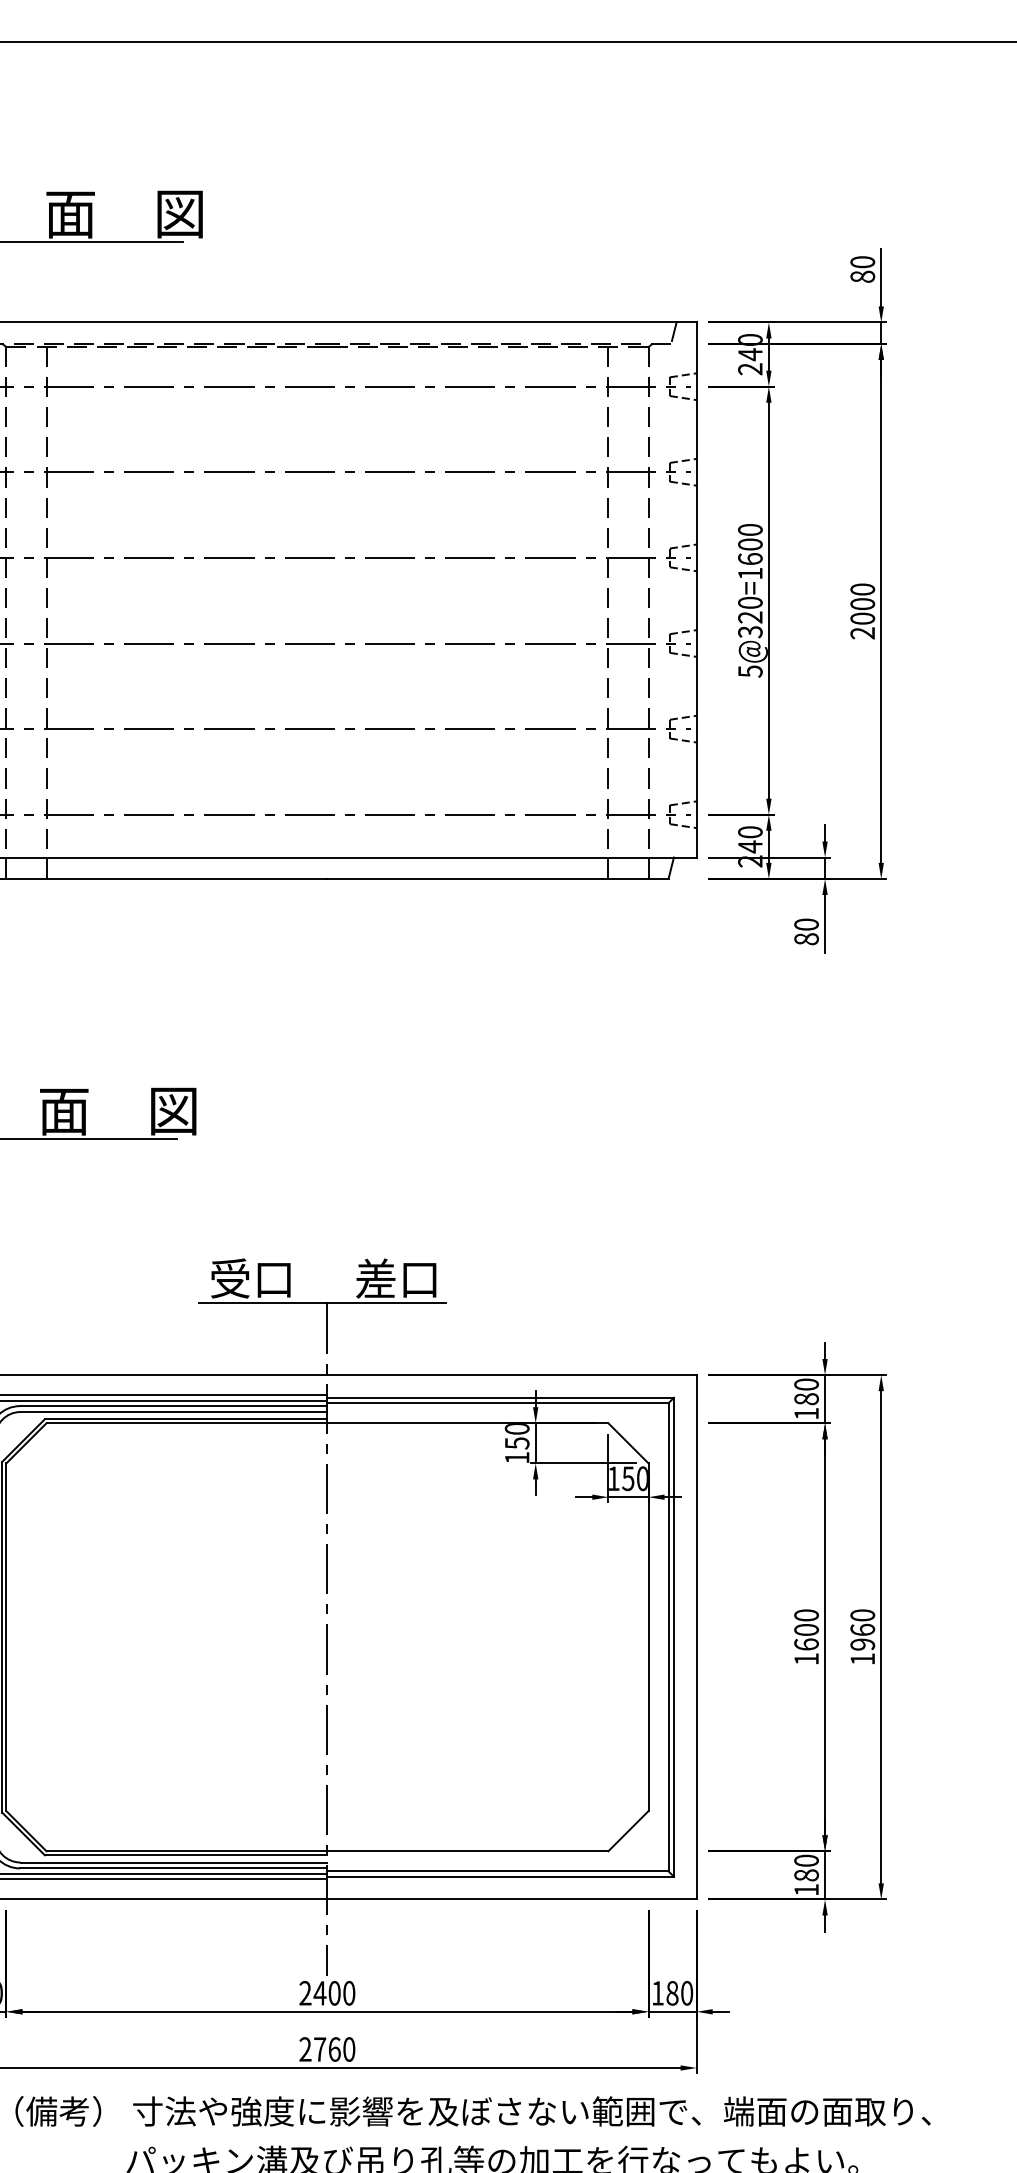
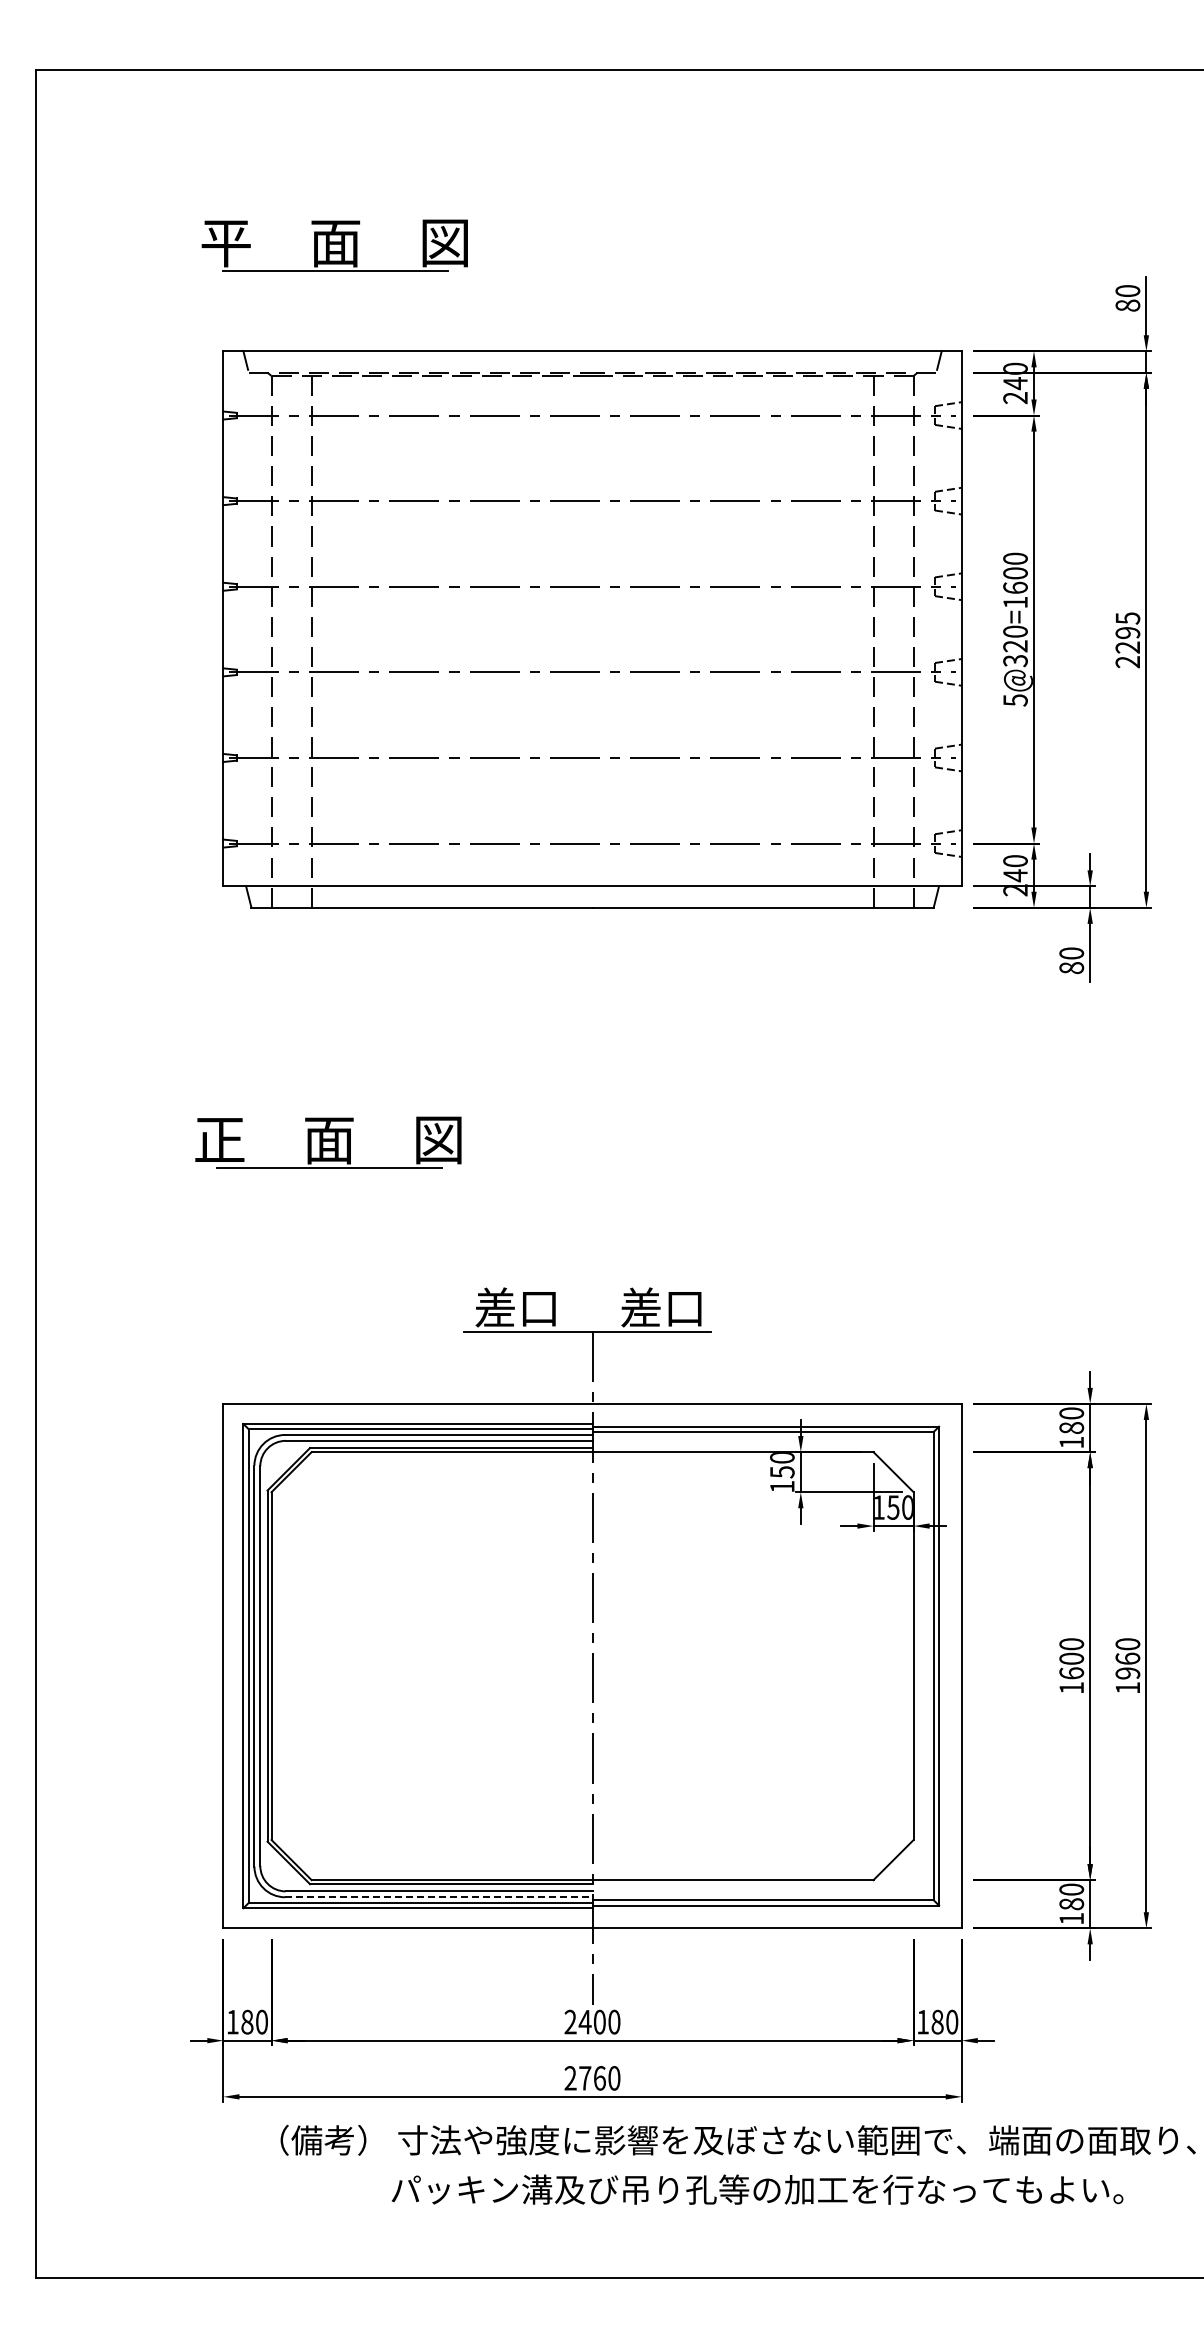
text: (862, 603) -> (1127, 632), 2000 -> 2295
text: (229, 1278) -> (494, 1307), 受口 -> 差口
line: (173, 1868) -> (438, 1897), solid -> dashed

